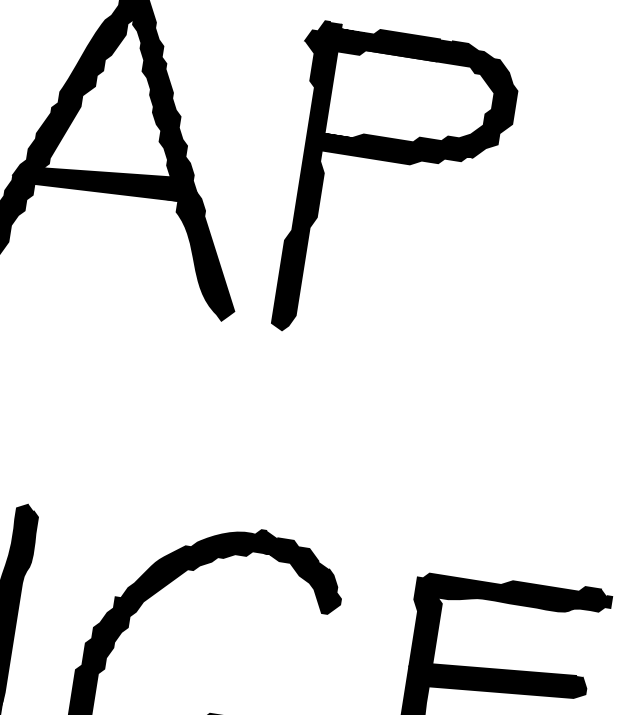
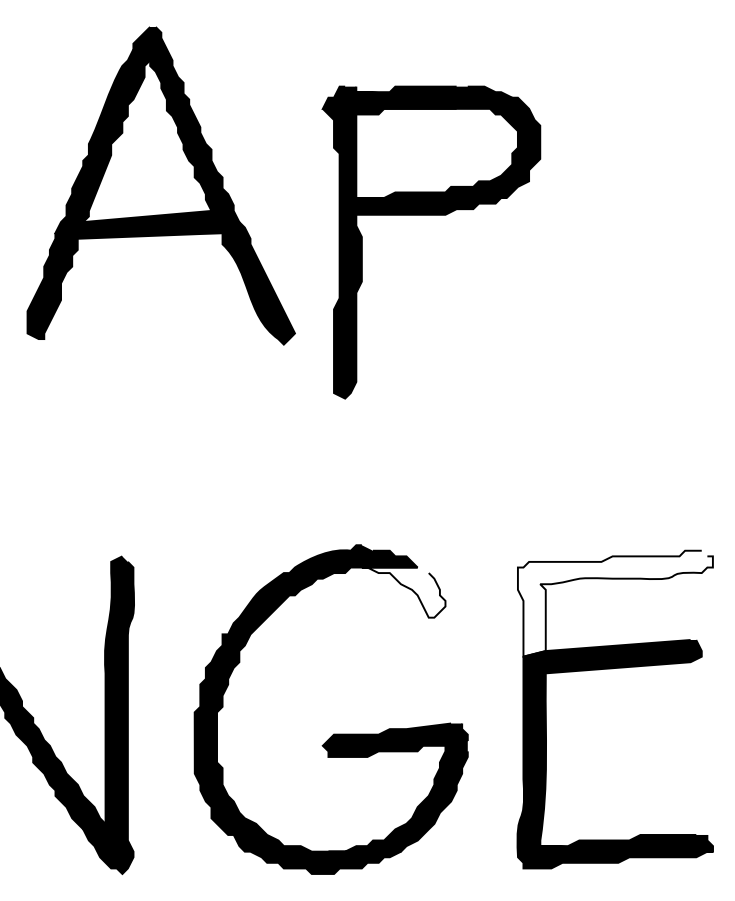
part: (395, 162) -> (431, 215), moved
fill: (300, 584) -> (403, 592), removed
fill: (507, 628) -> (614, 603), removed

